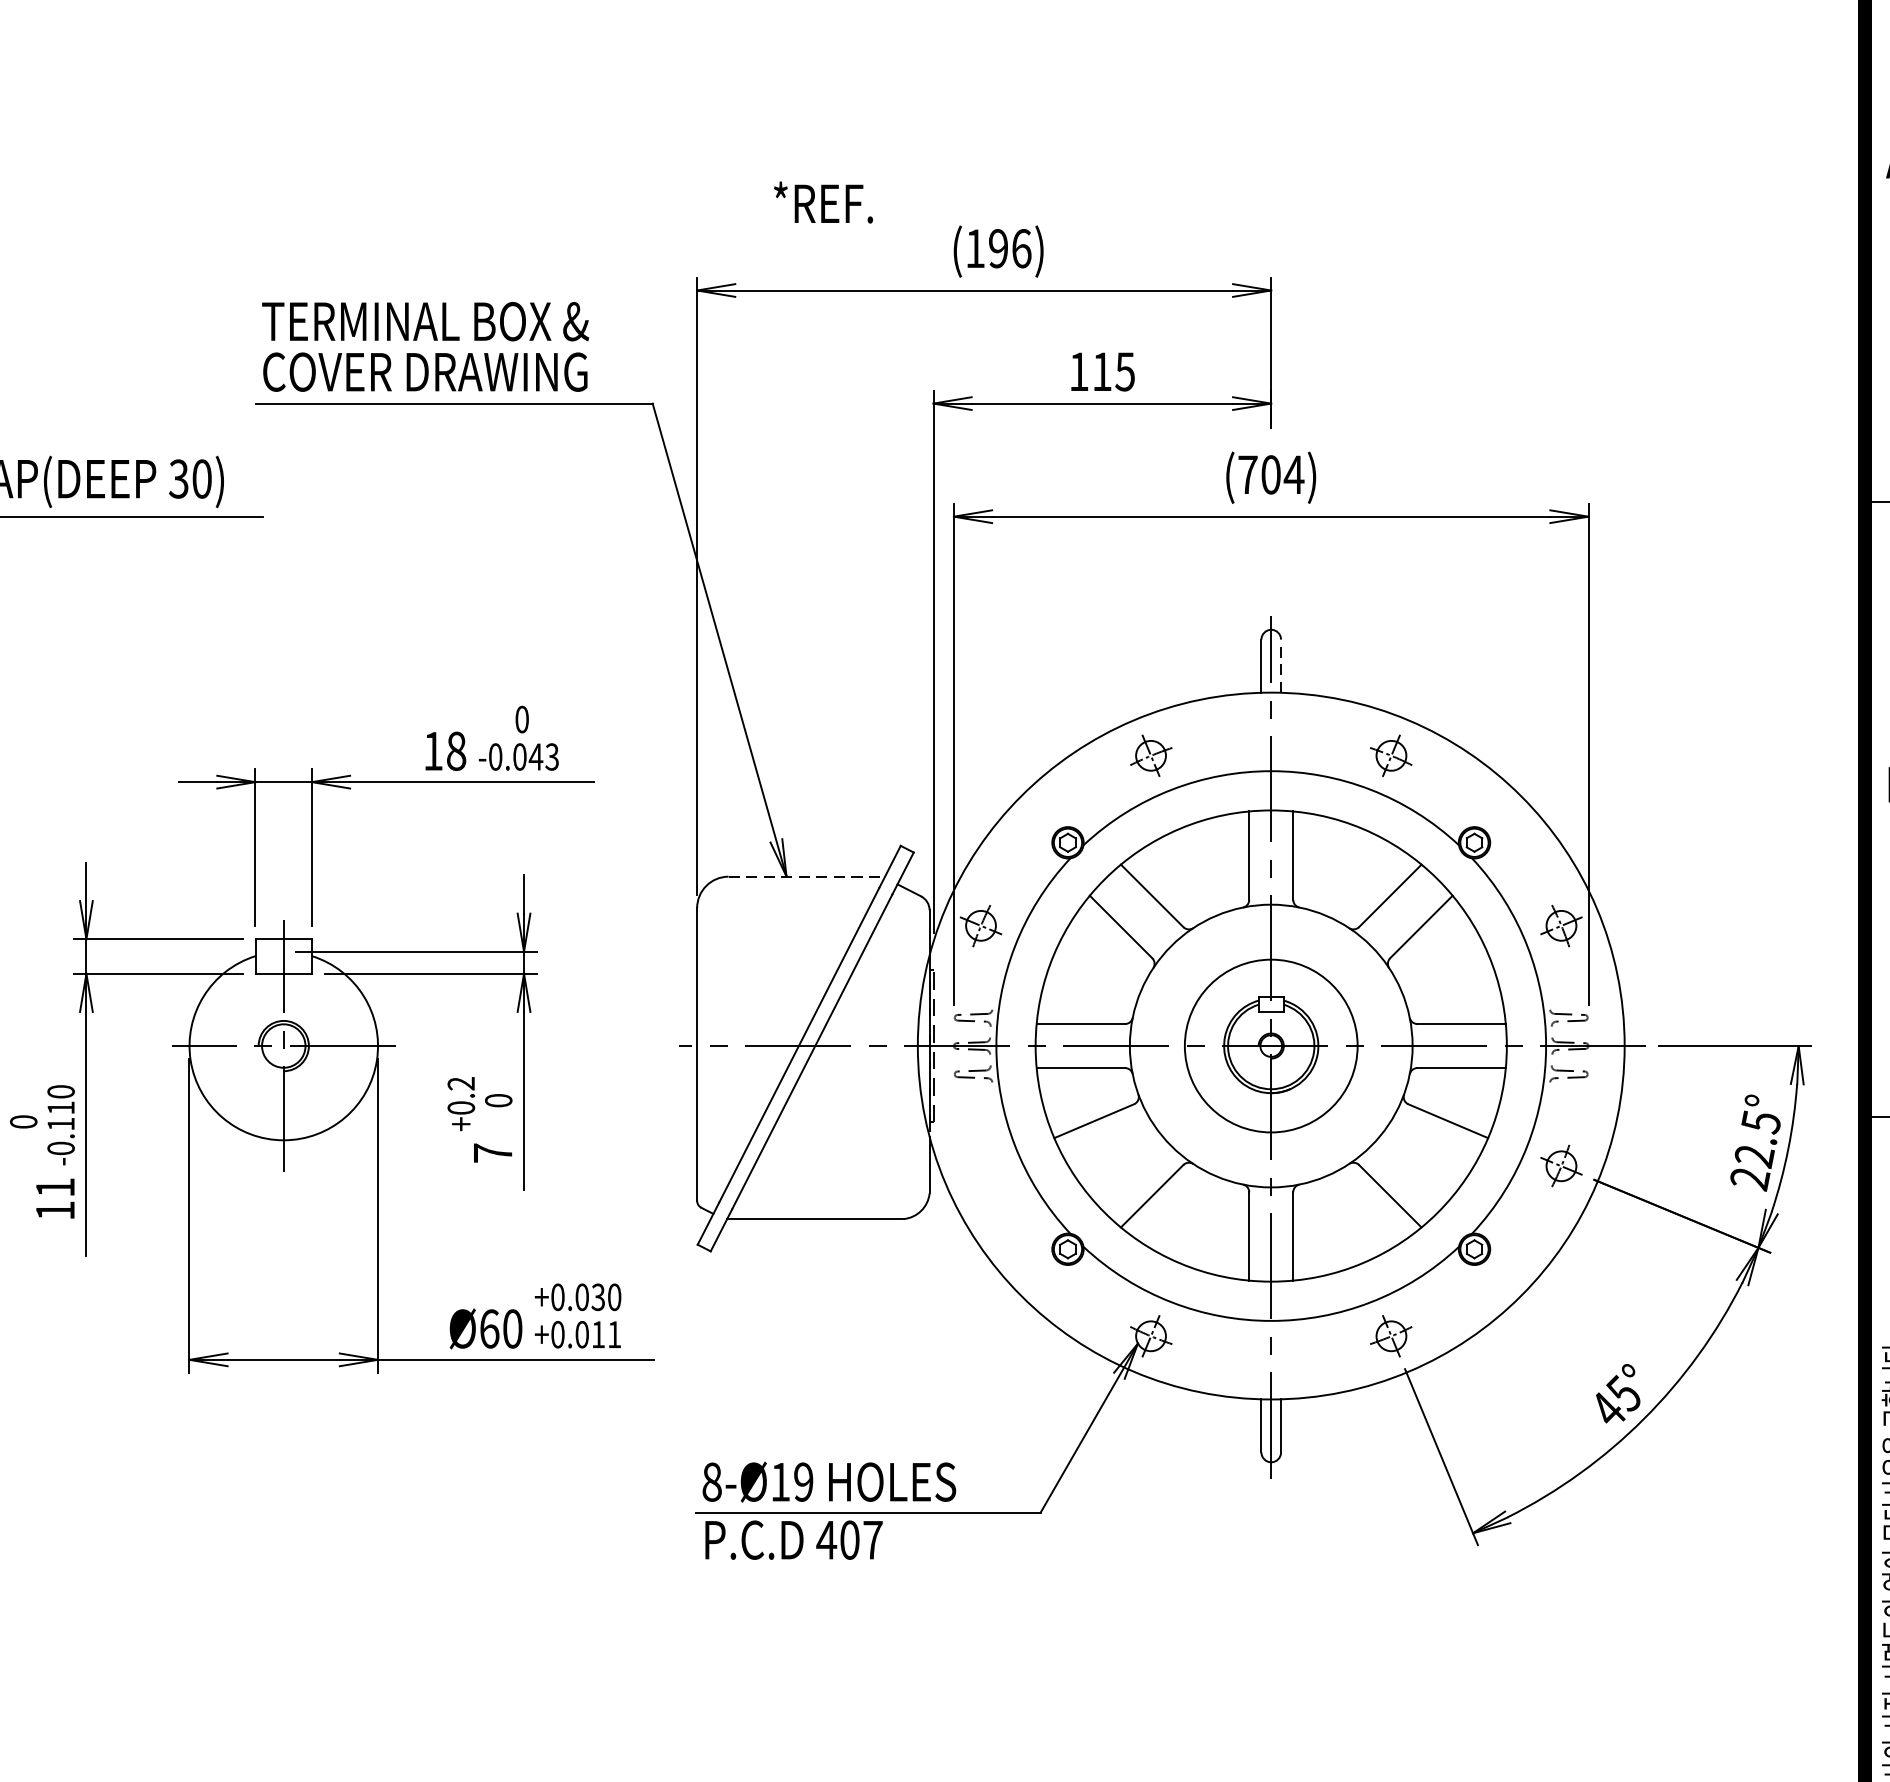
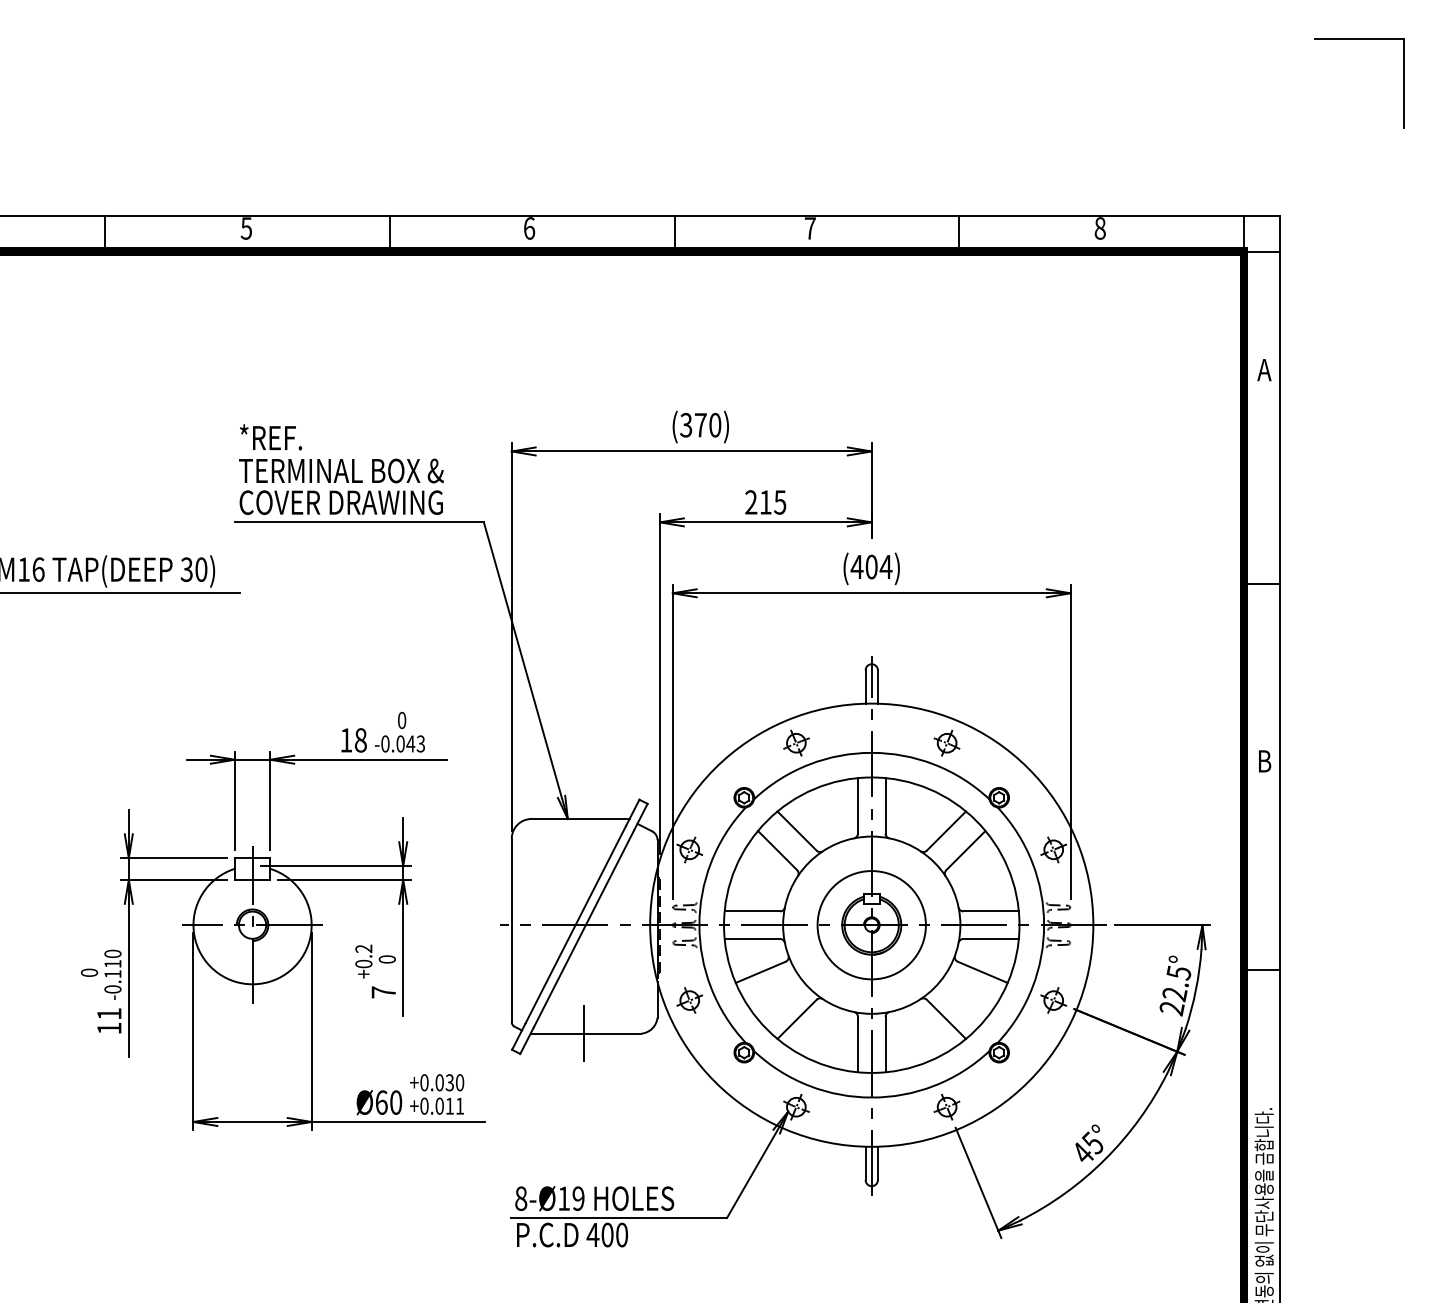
text: (822, 202) -> (270, 437), moved
text: (998, 247) -> (700, 424), (196) -> (370)
text: (1079, 371) -> (751, 502), 115 -> 215
text: (1246, 473) -> (856, 566), (704) -> (404)
line: (1280, 666) -> (877, 687), dashed -> solid
line: (808, 877) -> (581, 819), dashed -> solid
part: (980, 1166) -> (689, 1000), added
line: (811, 1218) -> (583, 1033), added
text: (873, 1539) -> (622, 1234), 407 -> 400

